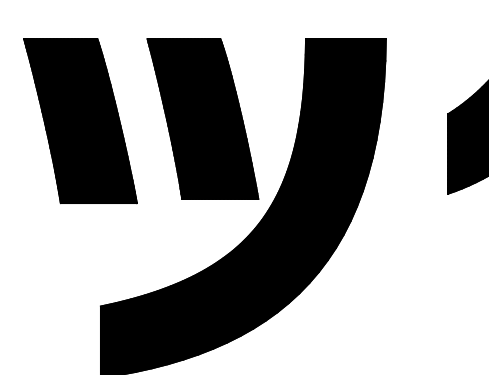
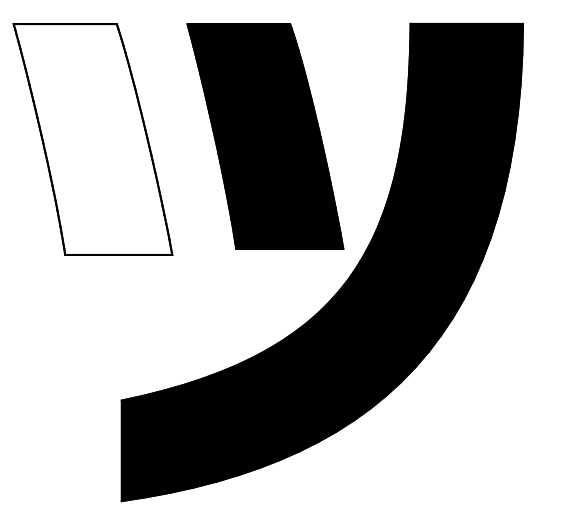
fill: (80, 121) -> (92, 139), removed

